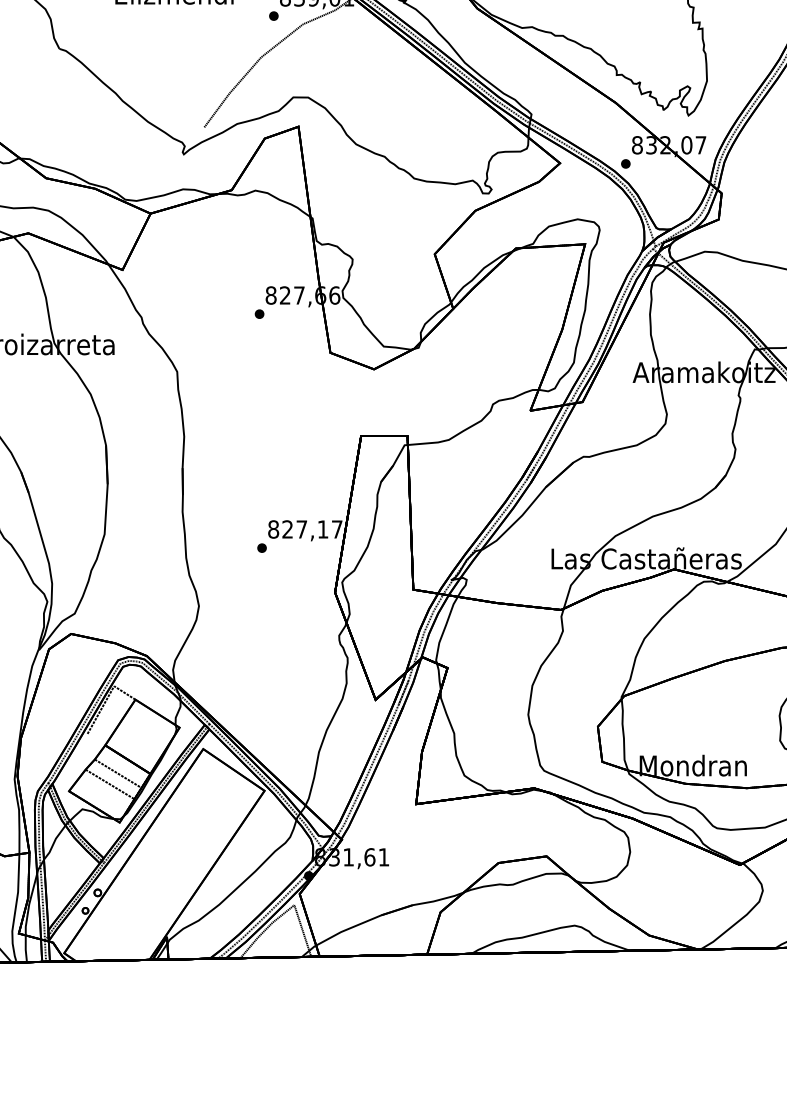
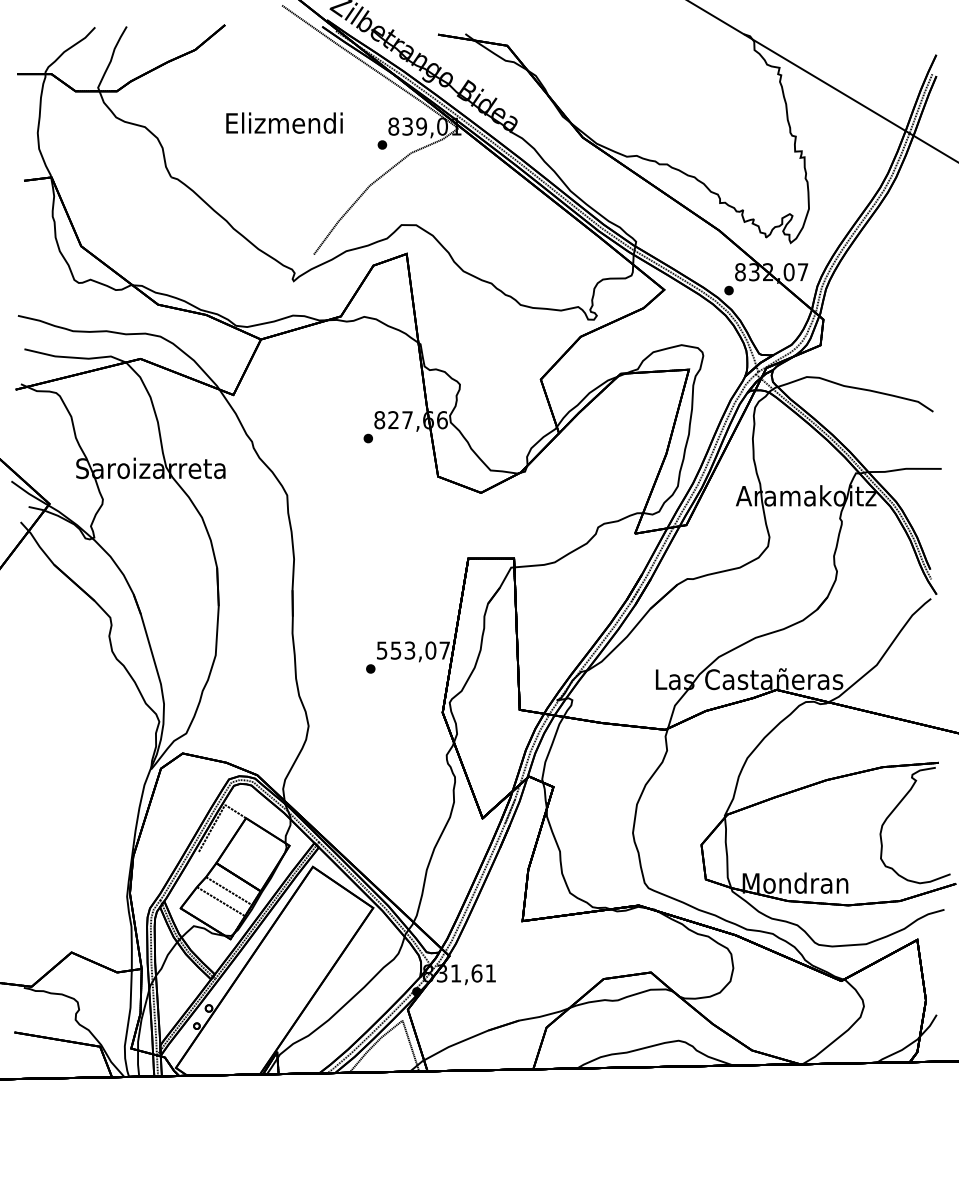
text: (298, 529) -> (406, 650), 827,17 -> 553,07

